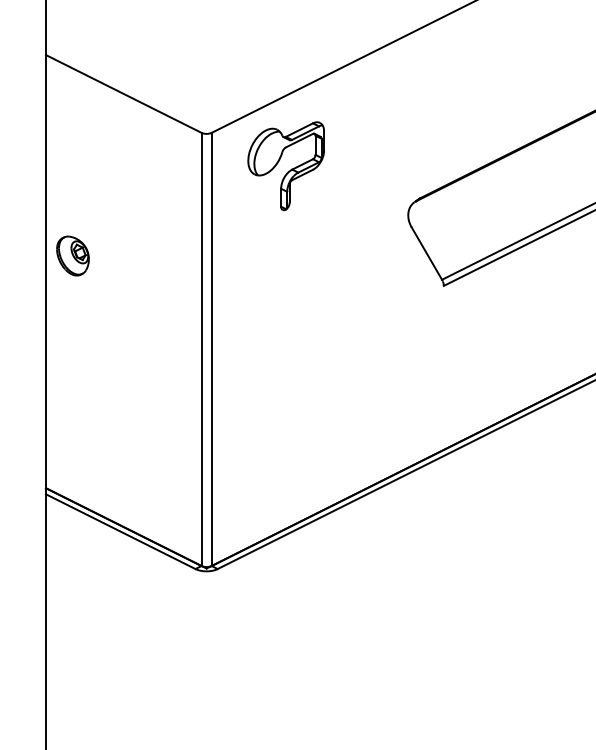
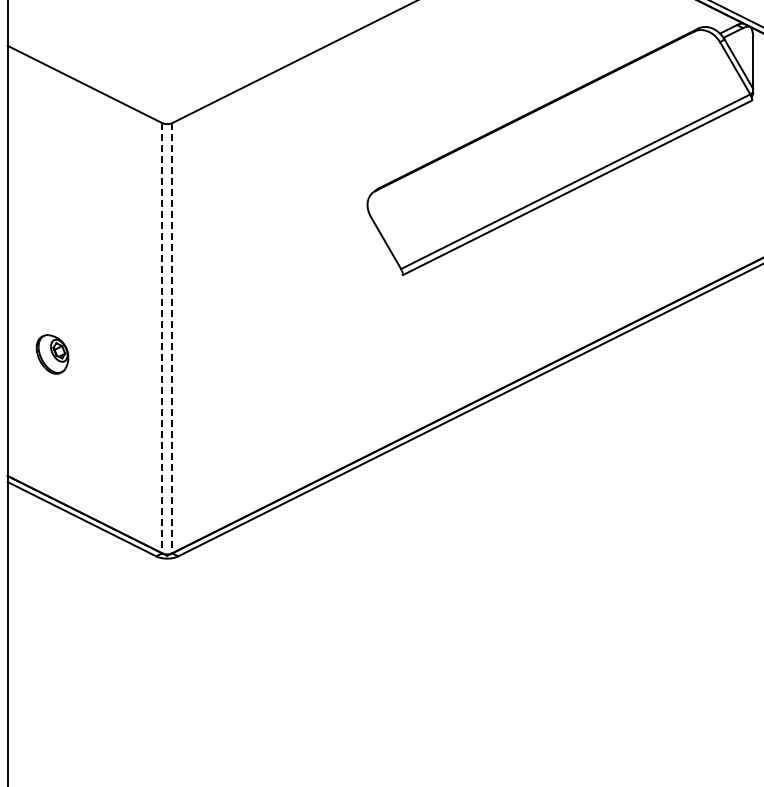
part: (287, 171) -> (247, 161), removed
part: (72, 256) -> (52, 354), moved
line: (201, 349) -> (162, 338), solid -> dashed
line: (211, 349) -> (172, 338), solid -> dashed

